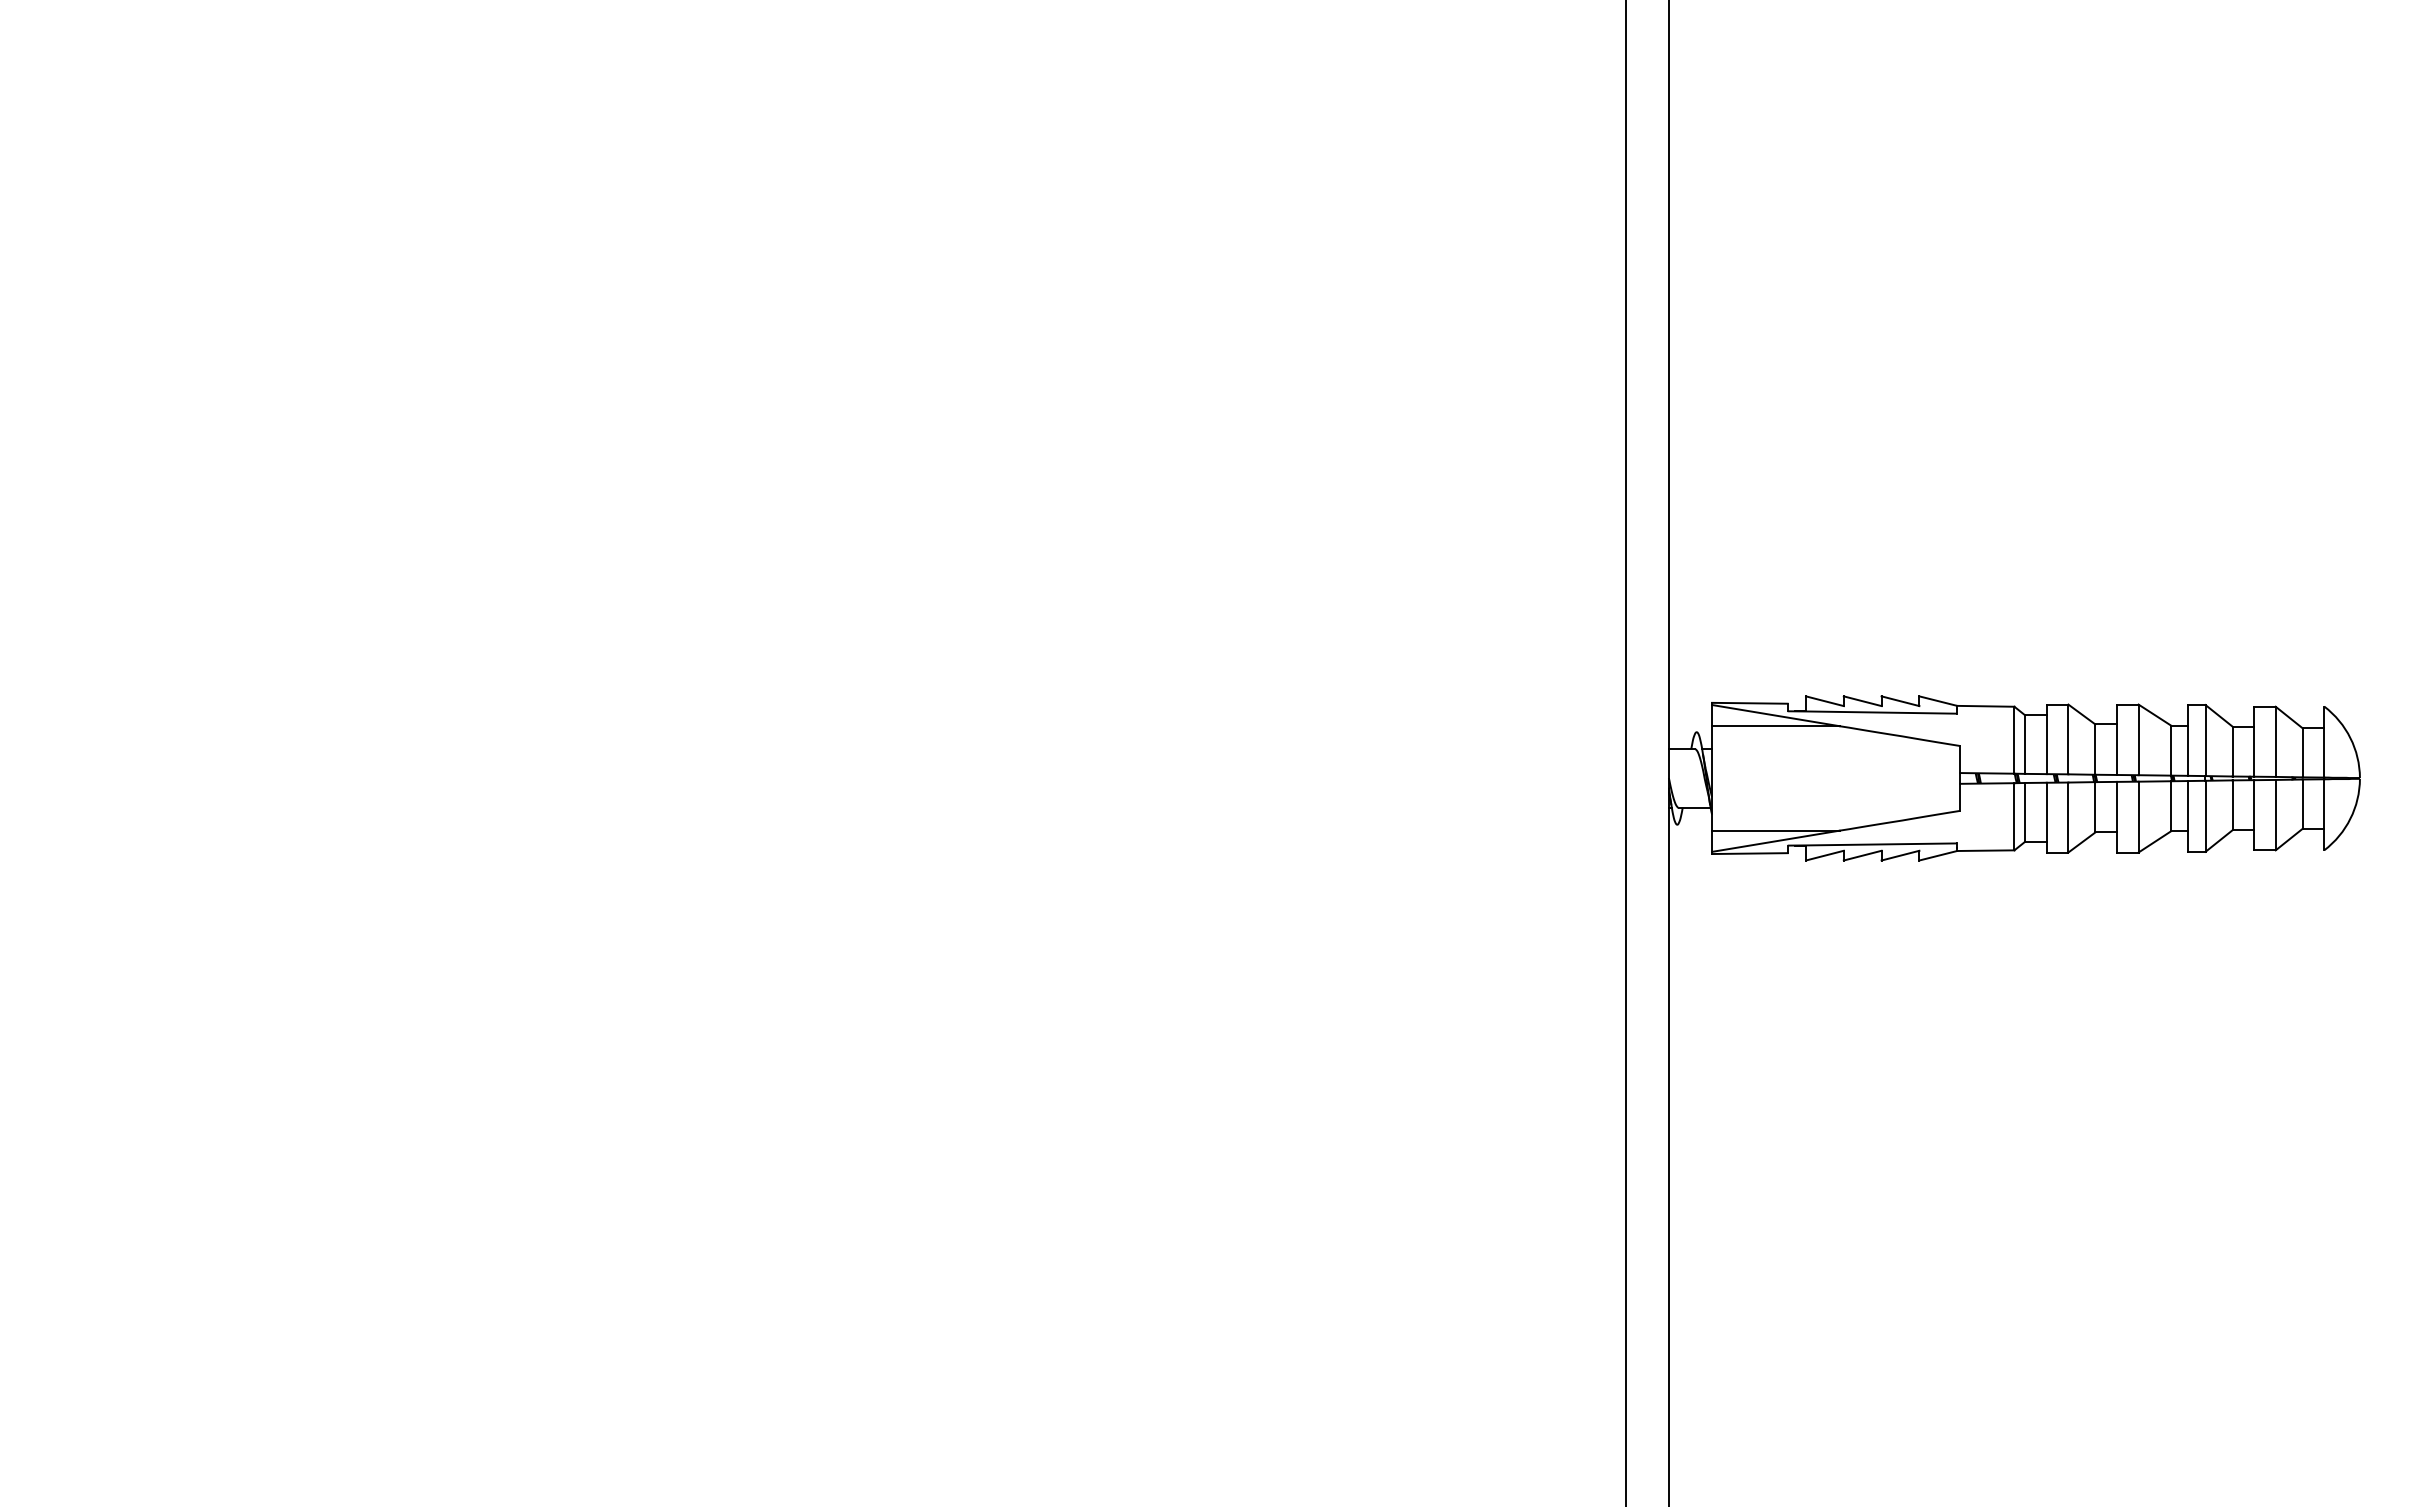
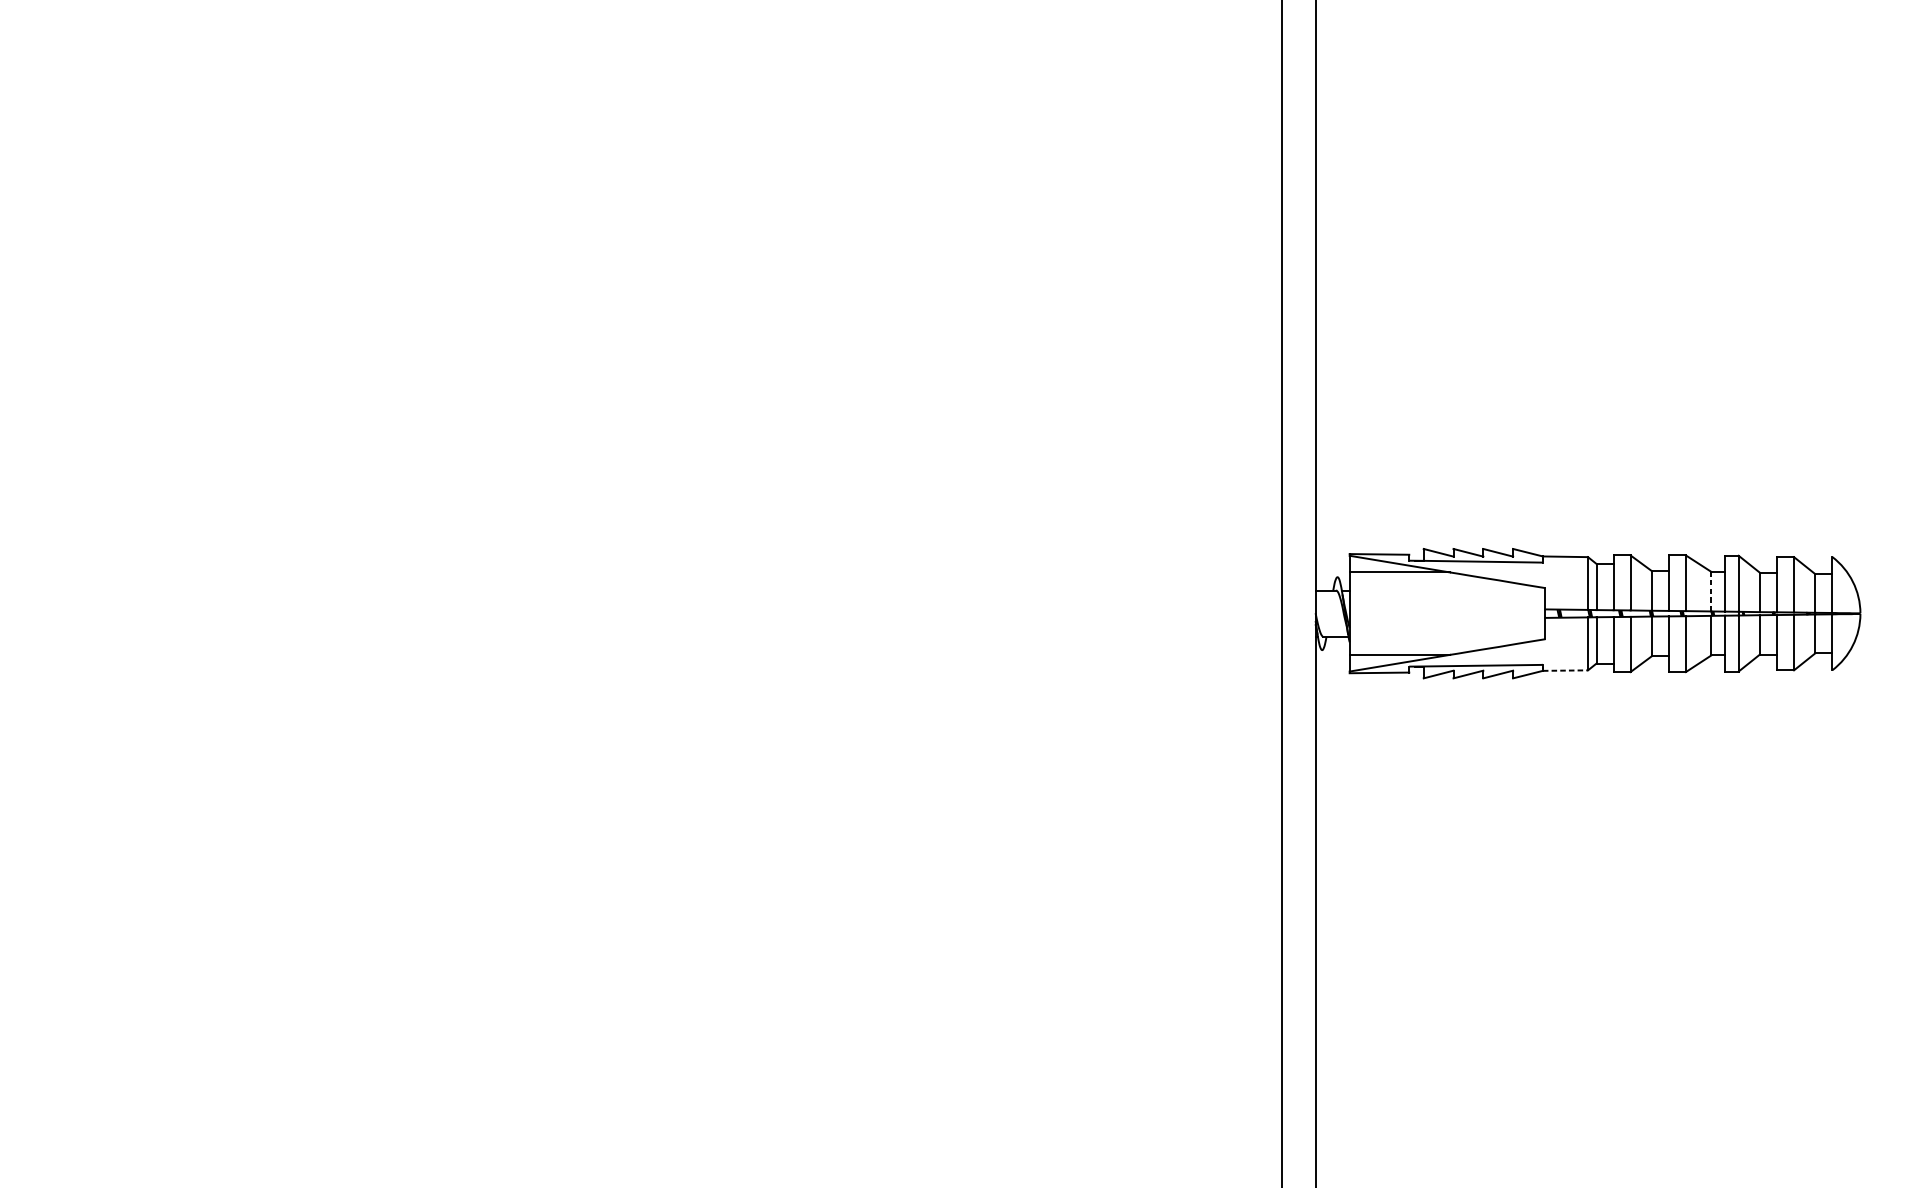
line: (2170, 750) -> (1711, 591), solid -> dashed
line: (1985, 850) -> (1565, 670), solid -> dashed

